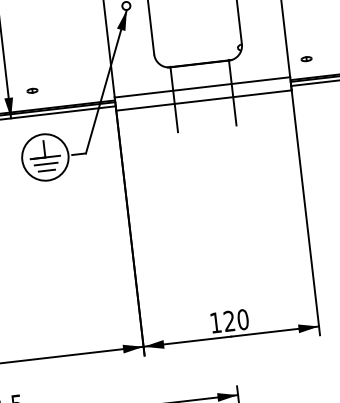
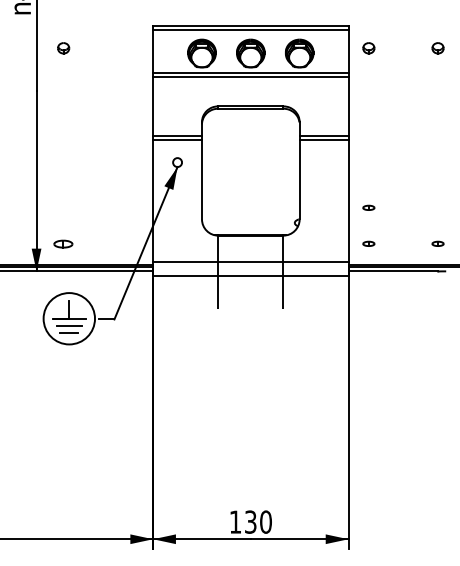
part: (302, 26) -> (368, 207), added
part: (32, 90) -> (63, 243), size x1.6
text: (229, 320) -> (250, 521), 120 -> 130

